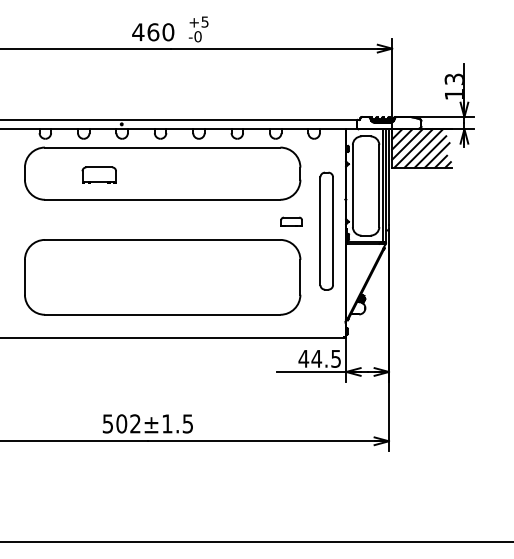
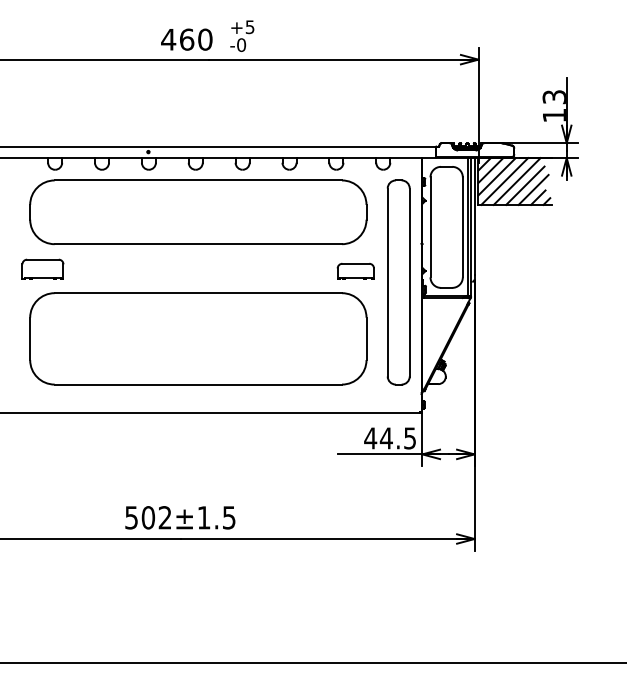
part: (98, 174) -> (42, 268), moved
part: (291, 221) -> (355, 270), size x1.43
part: (326, 231) -> (398, 282), size x1.43

